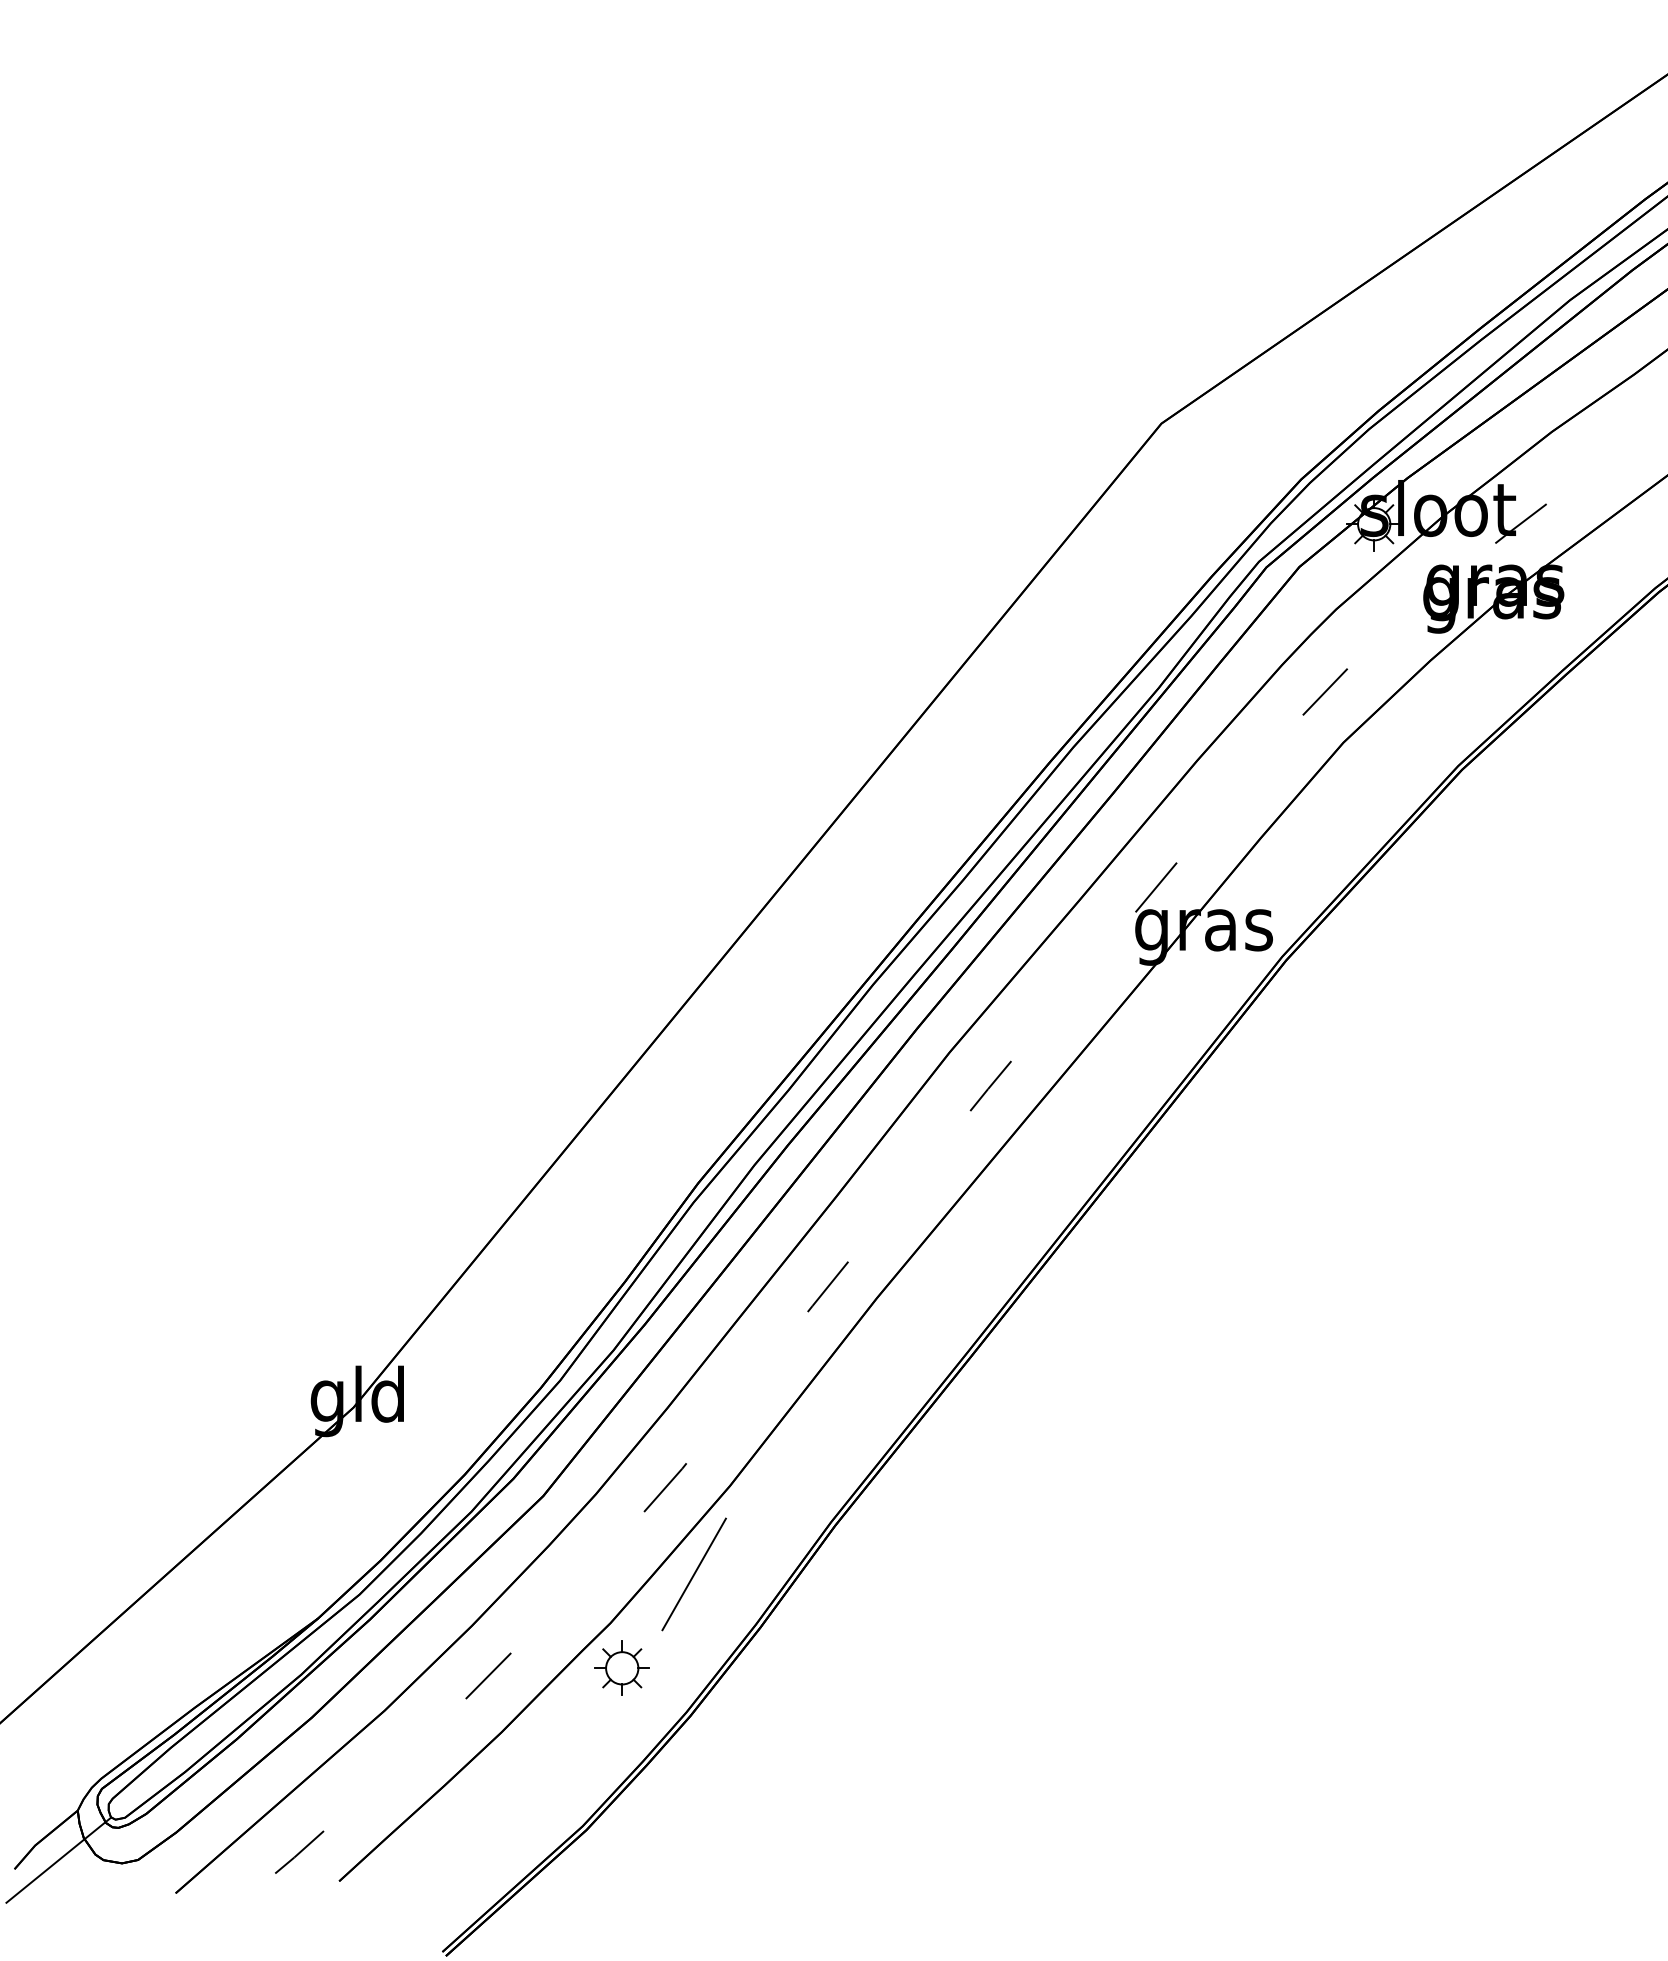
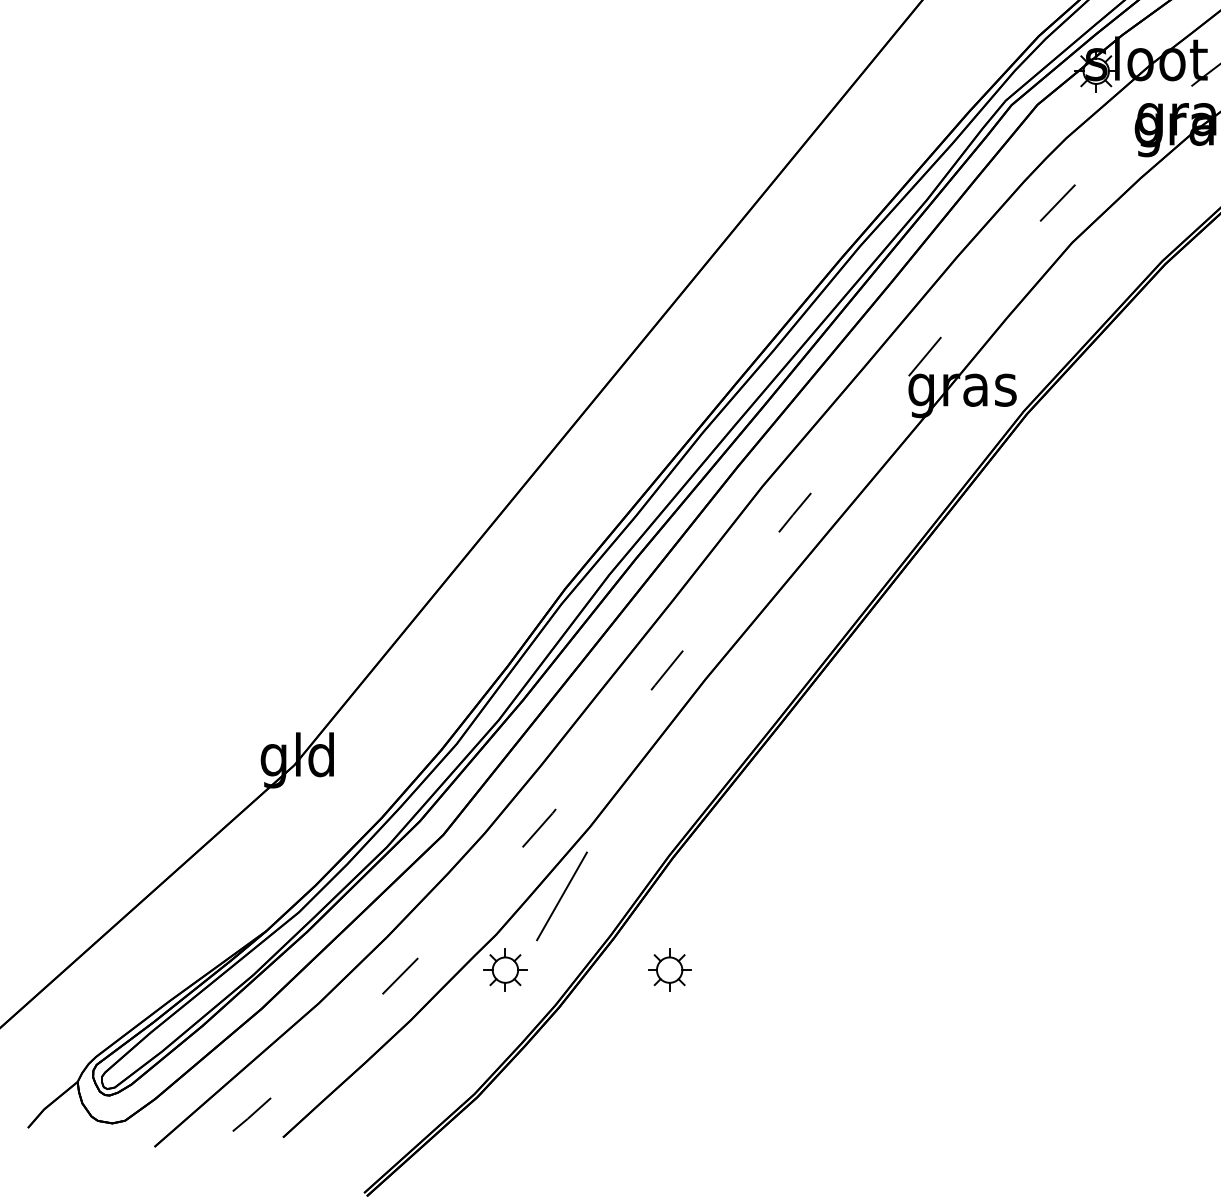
part: (830, 1667) -> (669, 969), added
line: (58, 1859) -> (62, 1120), removed

